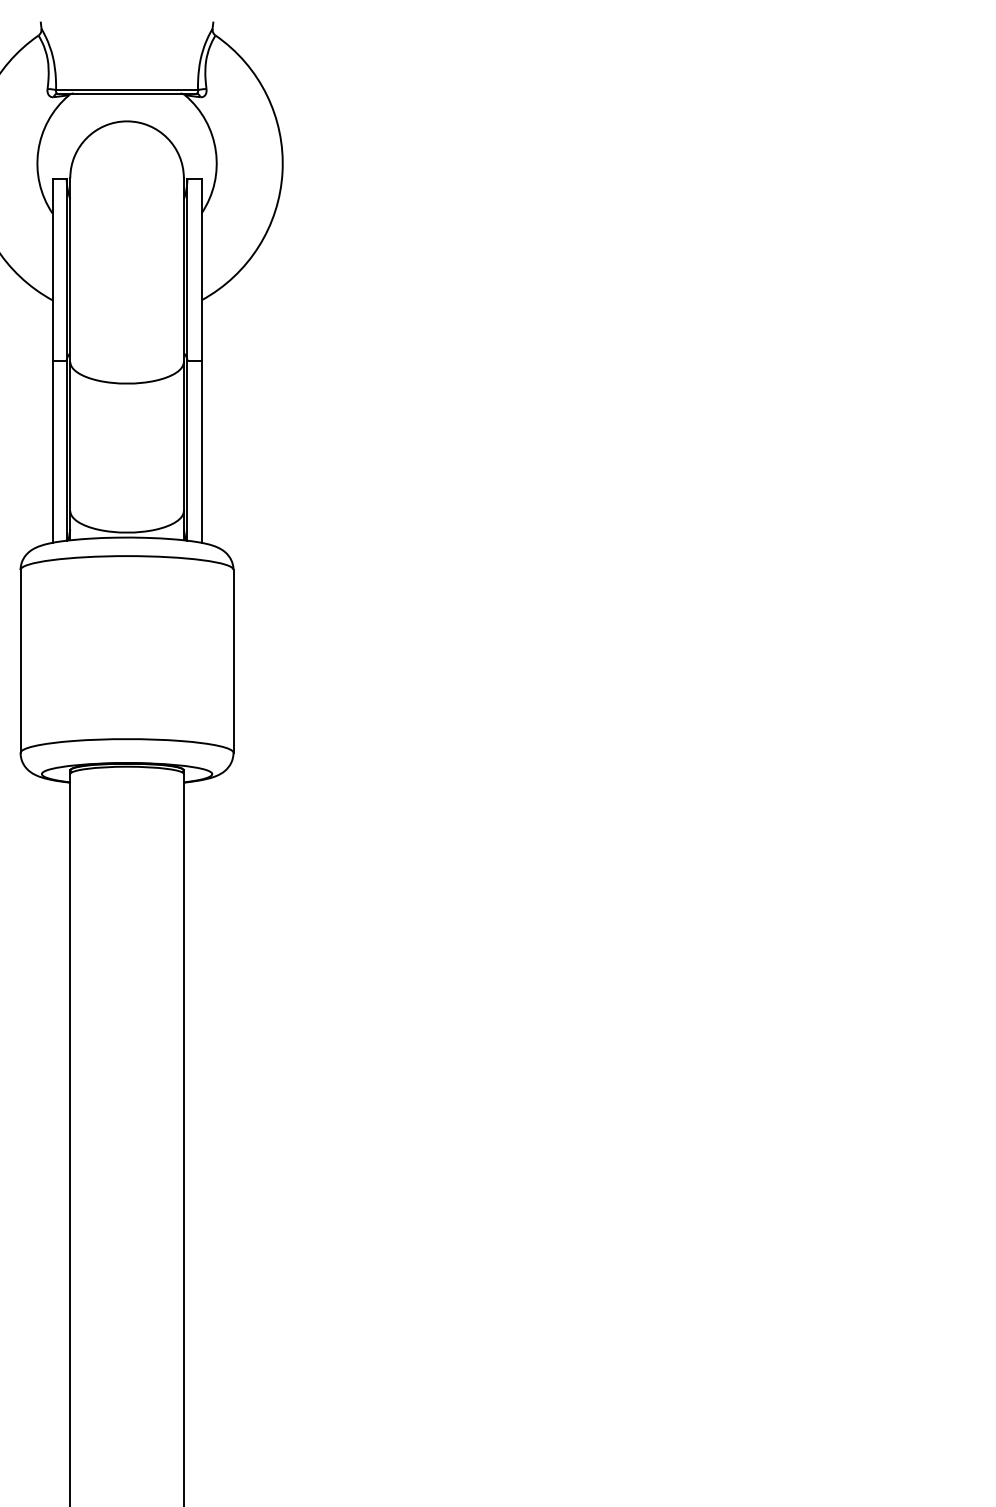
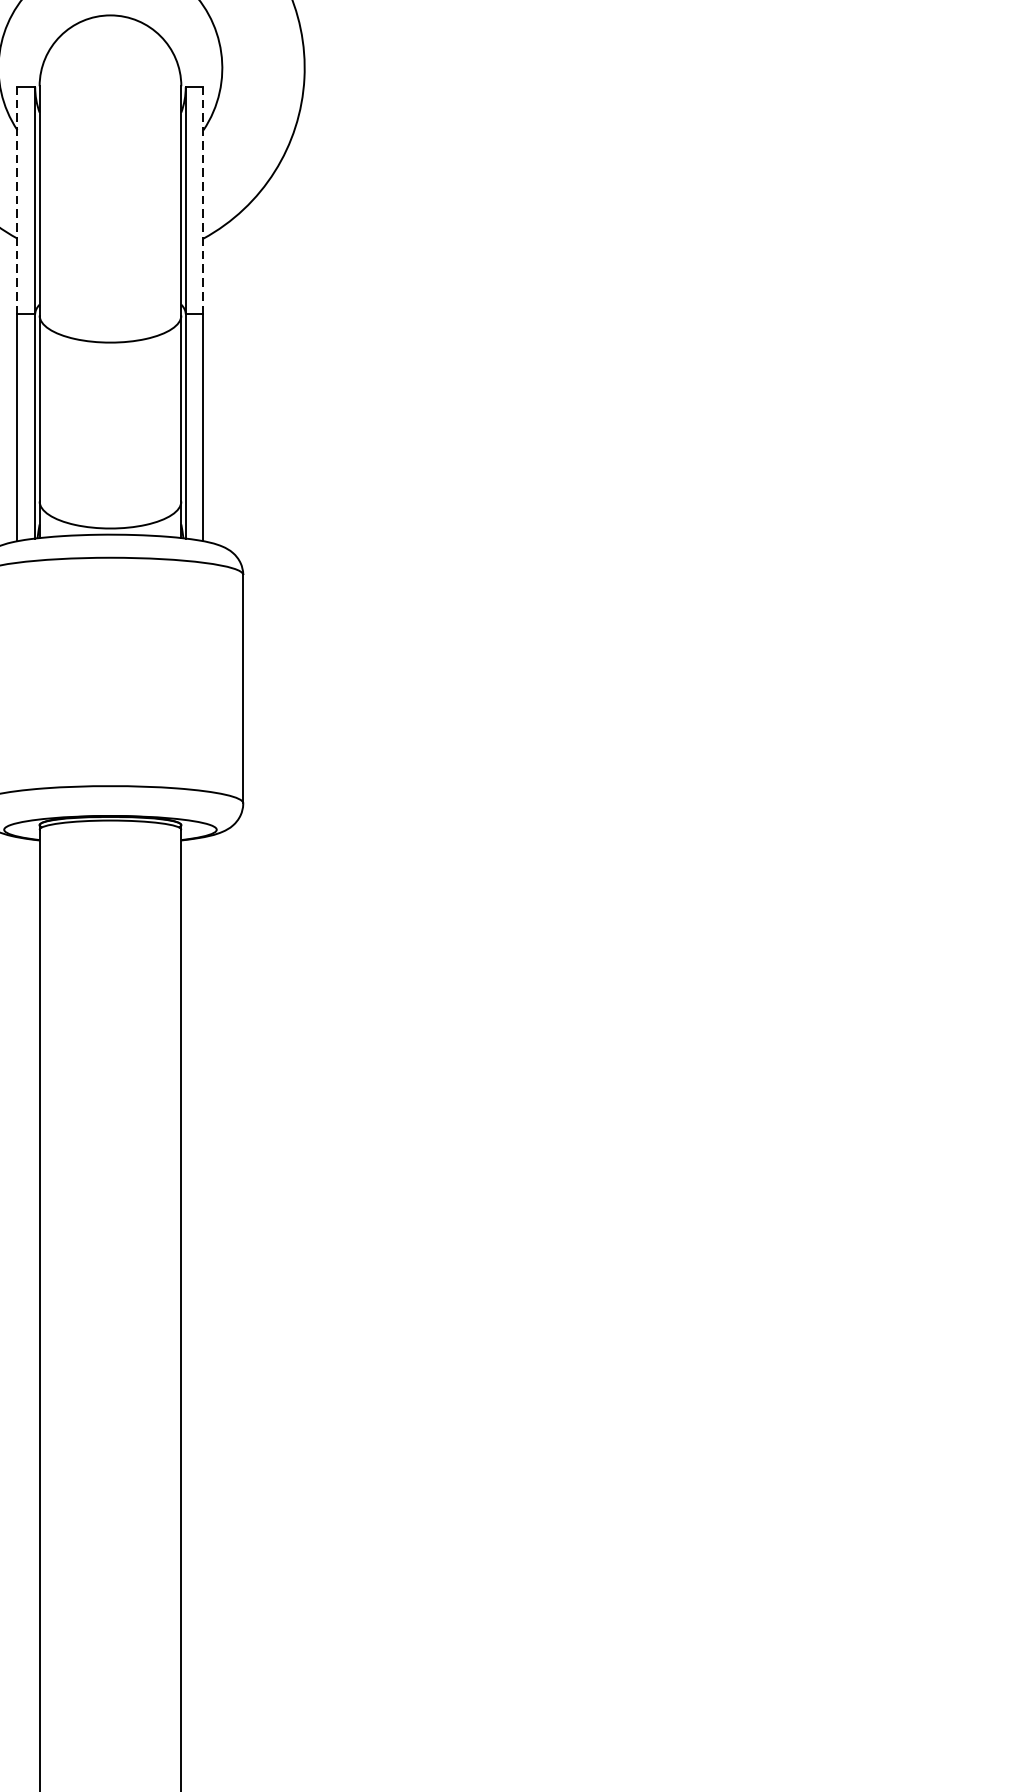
line: (52, 269) -> (17, 200), solid -> dashed
line: (201, 269) -> (203, 200), solid -> dashed

